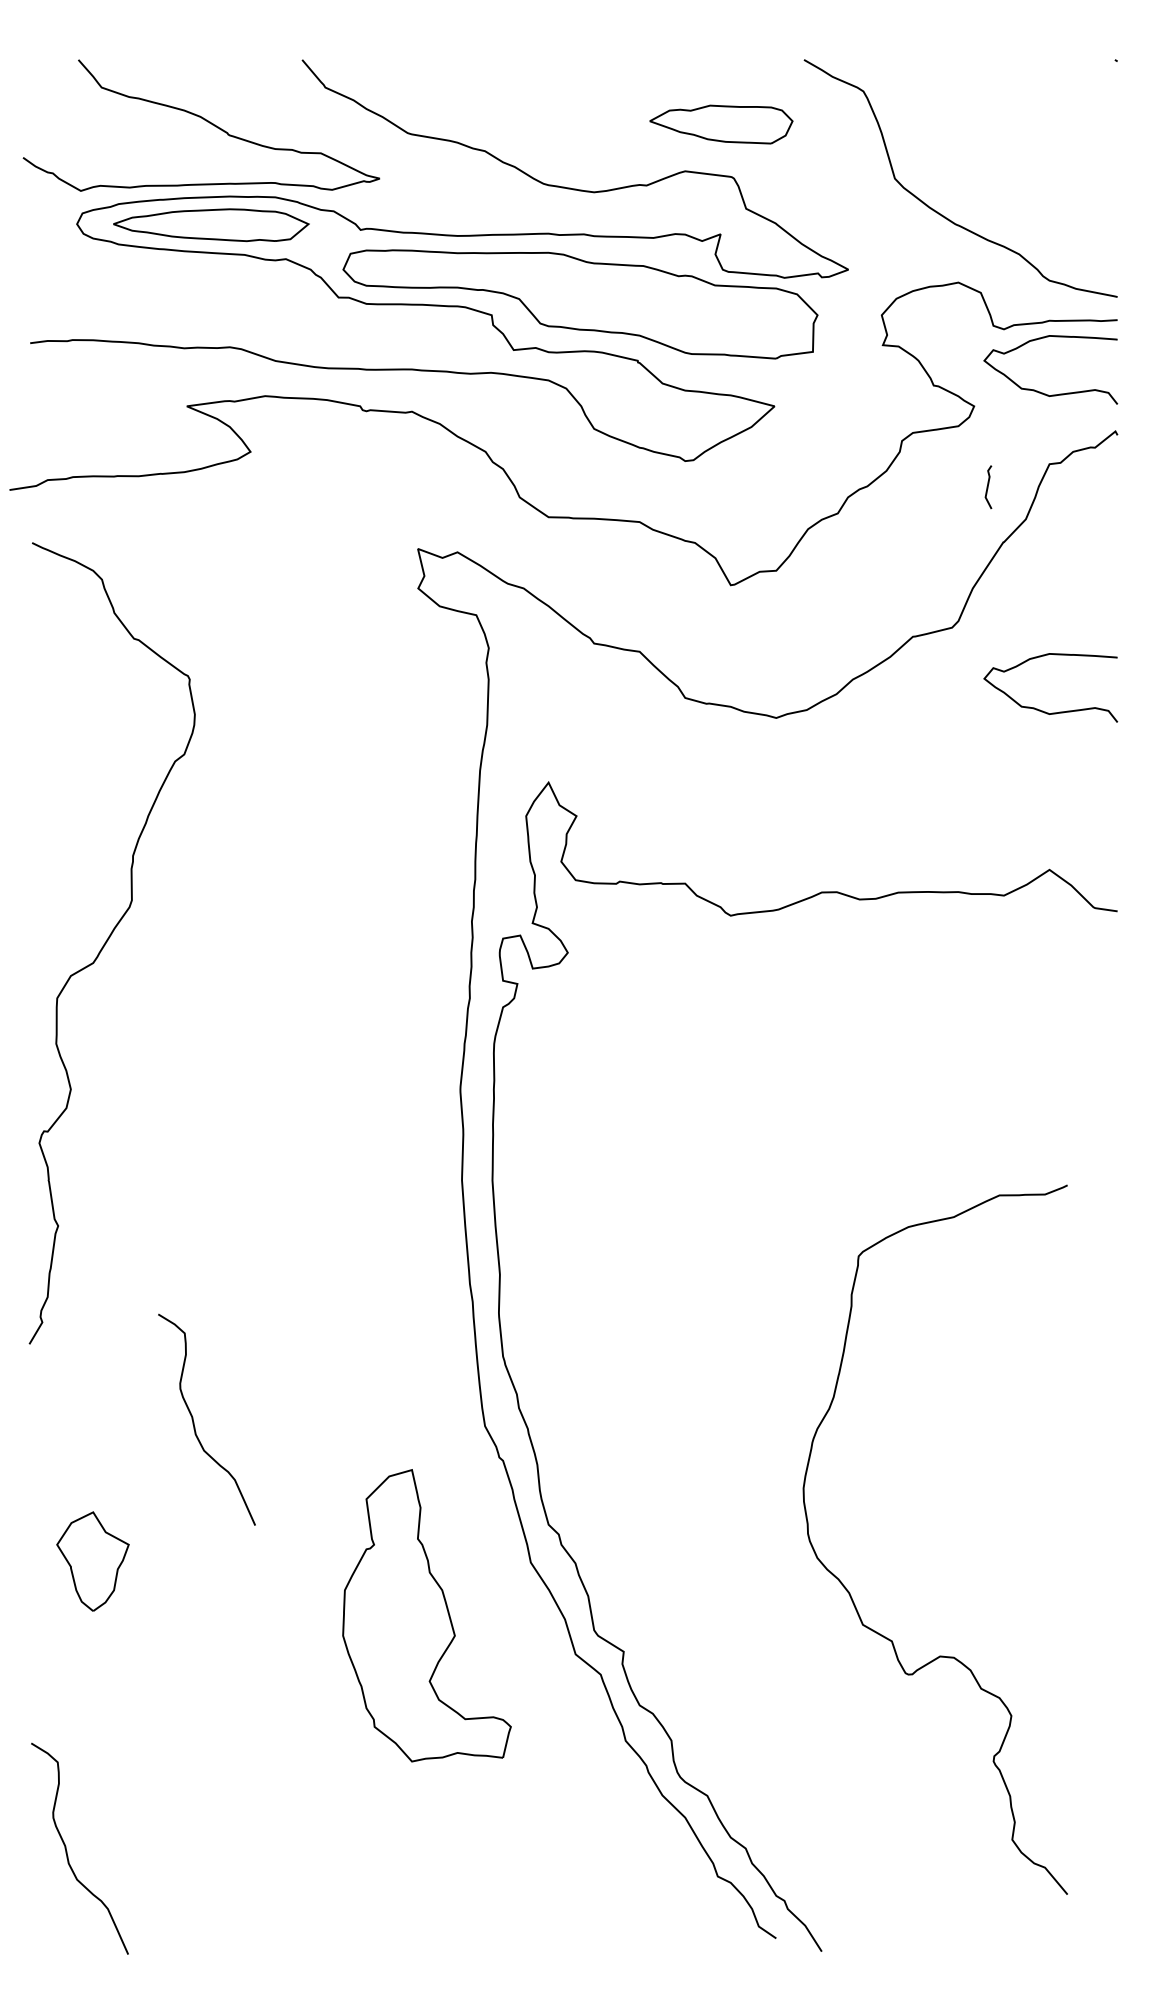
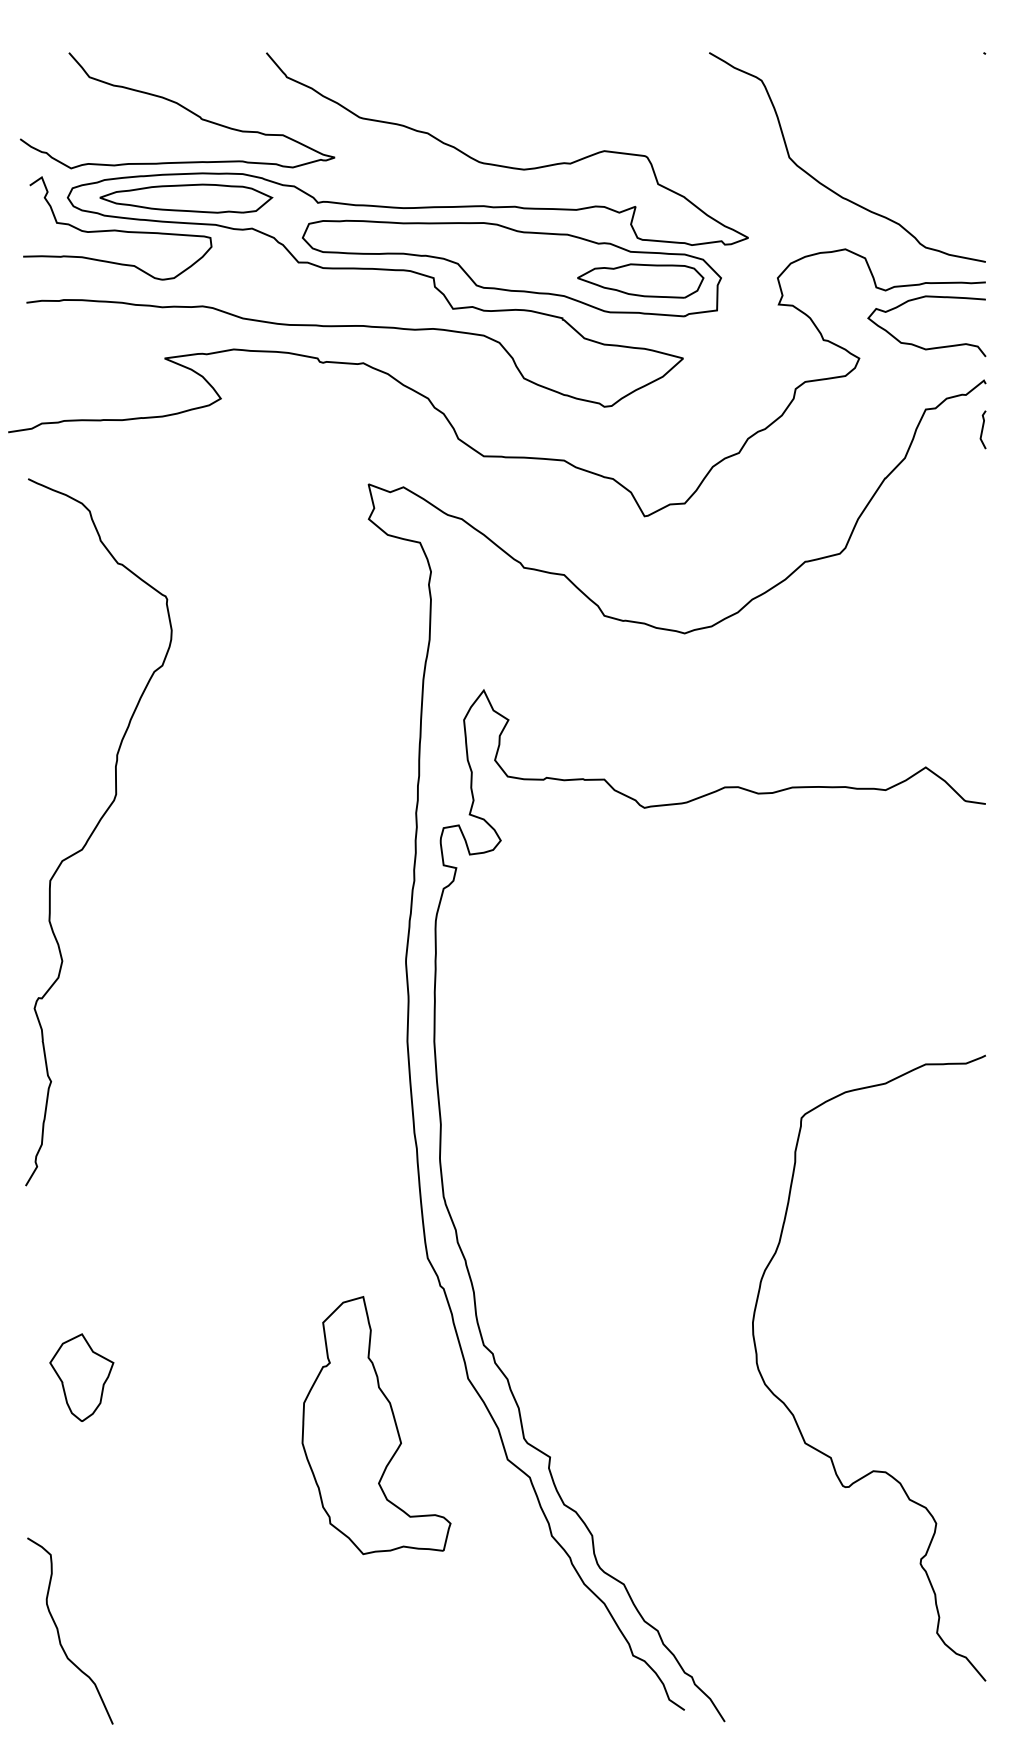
part: (721, 124) -> (640, 280), moved
curve: (133, 260) -> (117, 229), added
line: (988, 487) -> (983, 430), moved
curve: (1040, 709) -> (917, 625), removed
curve: (194, 1422) -> (171, 1255), removed
curve: (849, 1591) -> (793, 1413), moved

